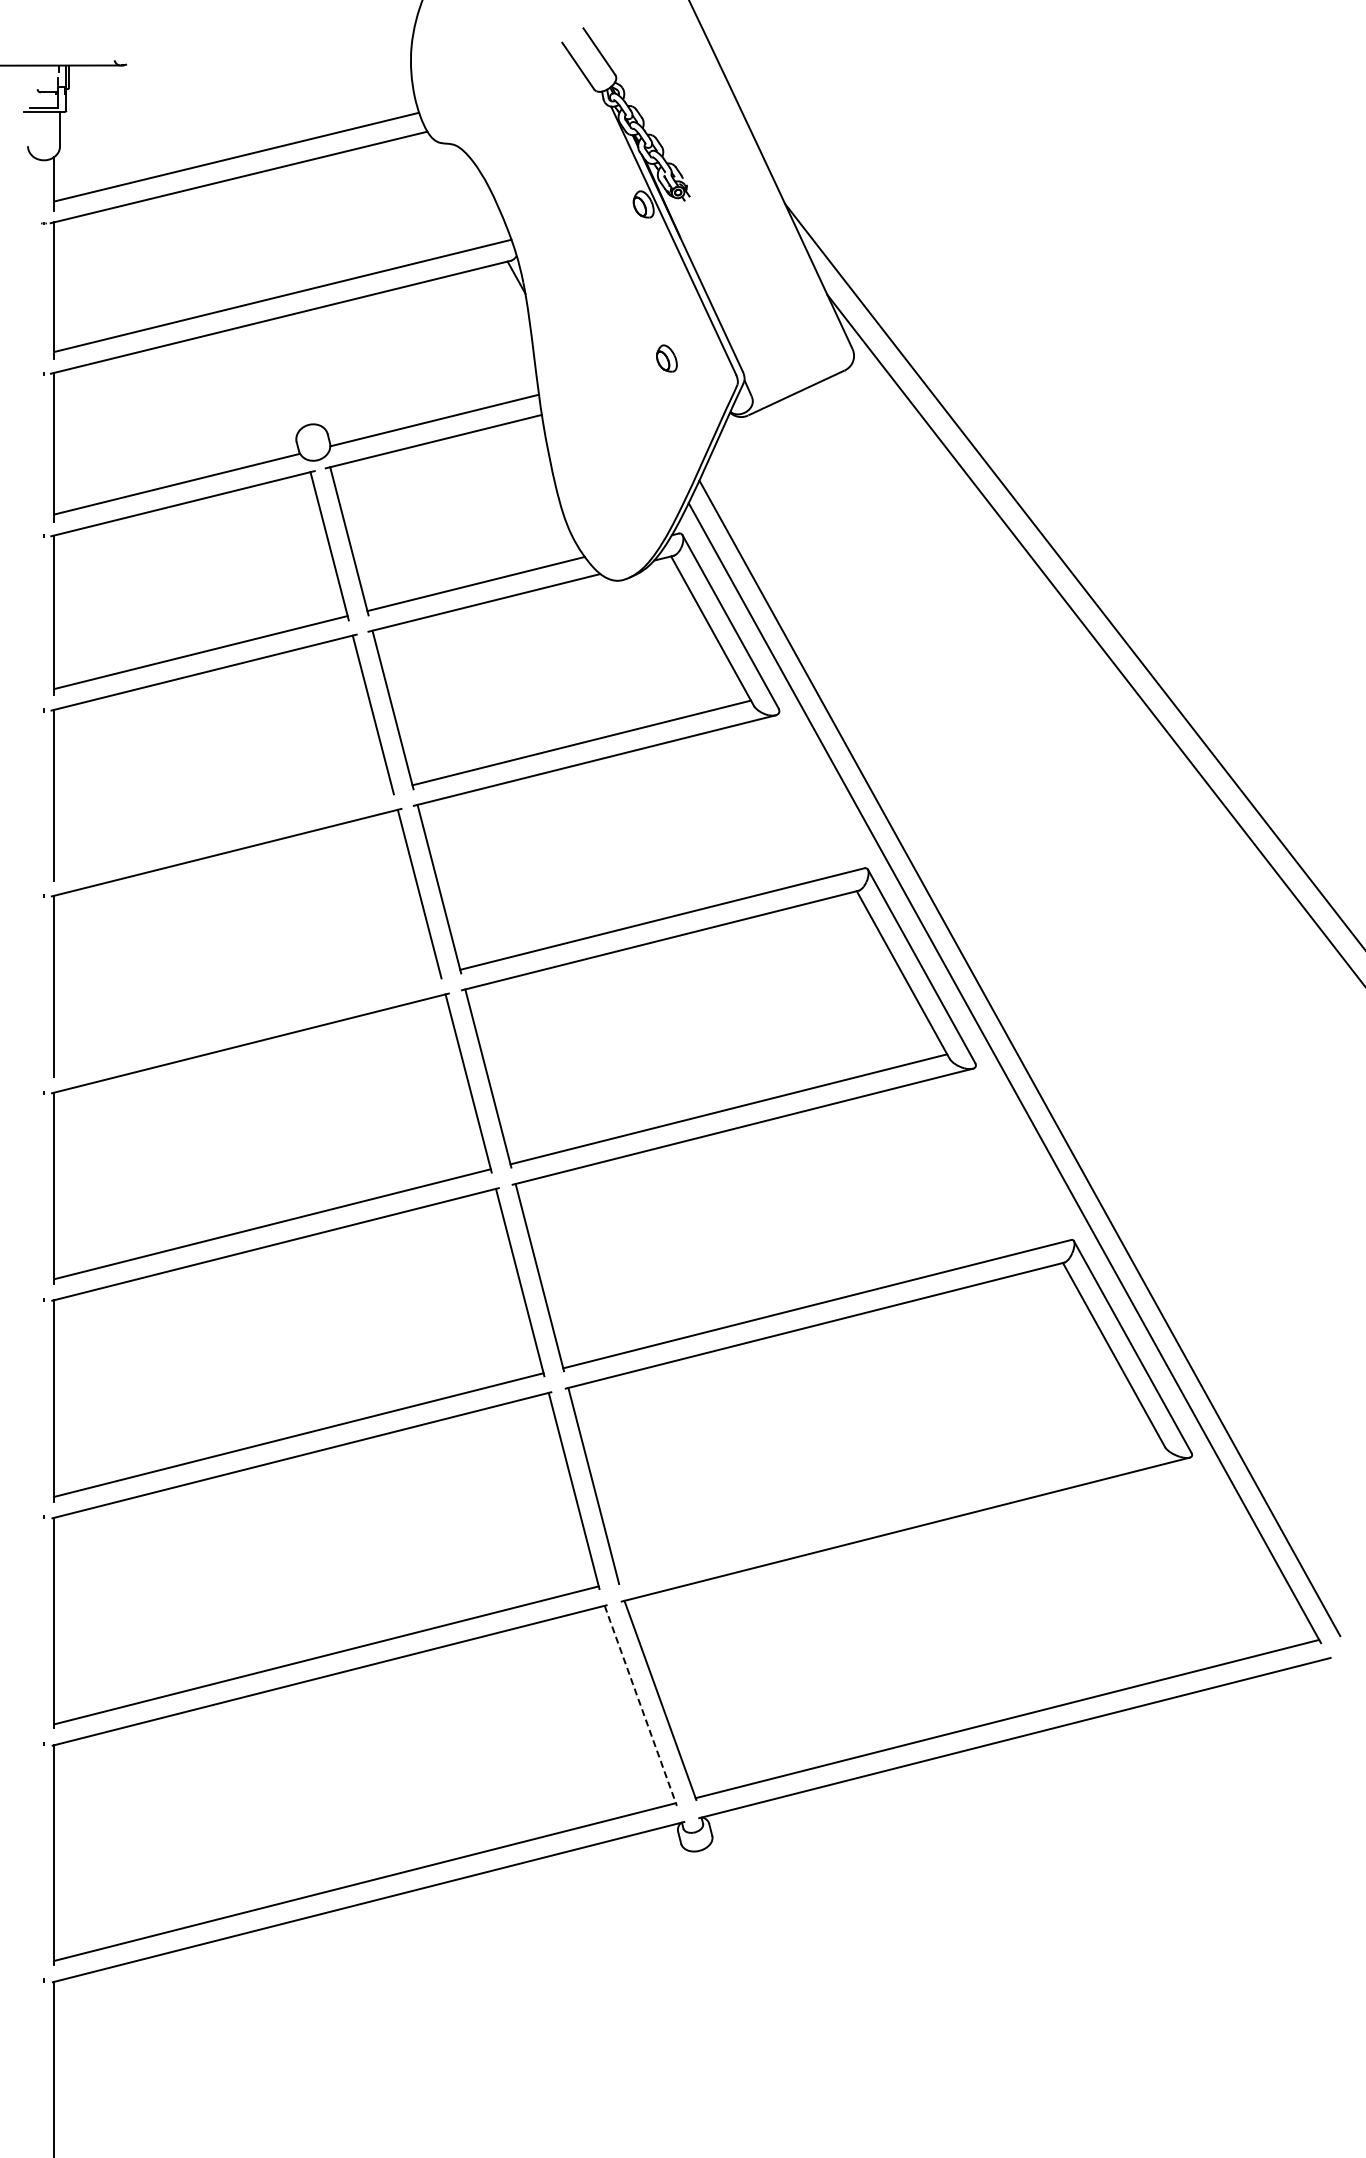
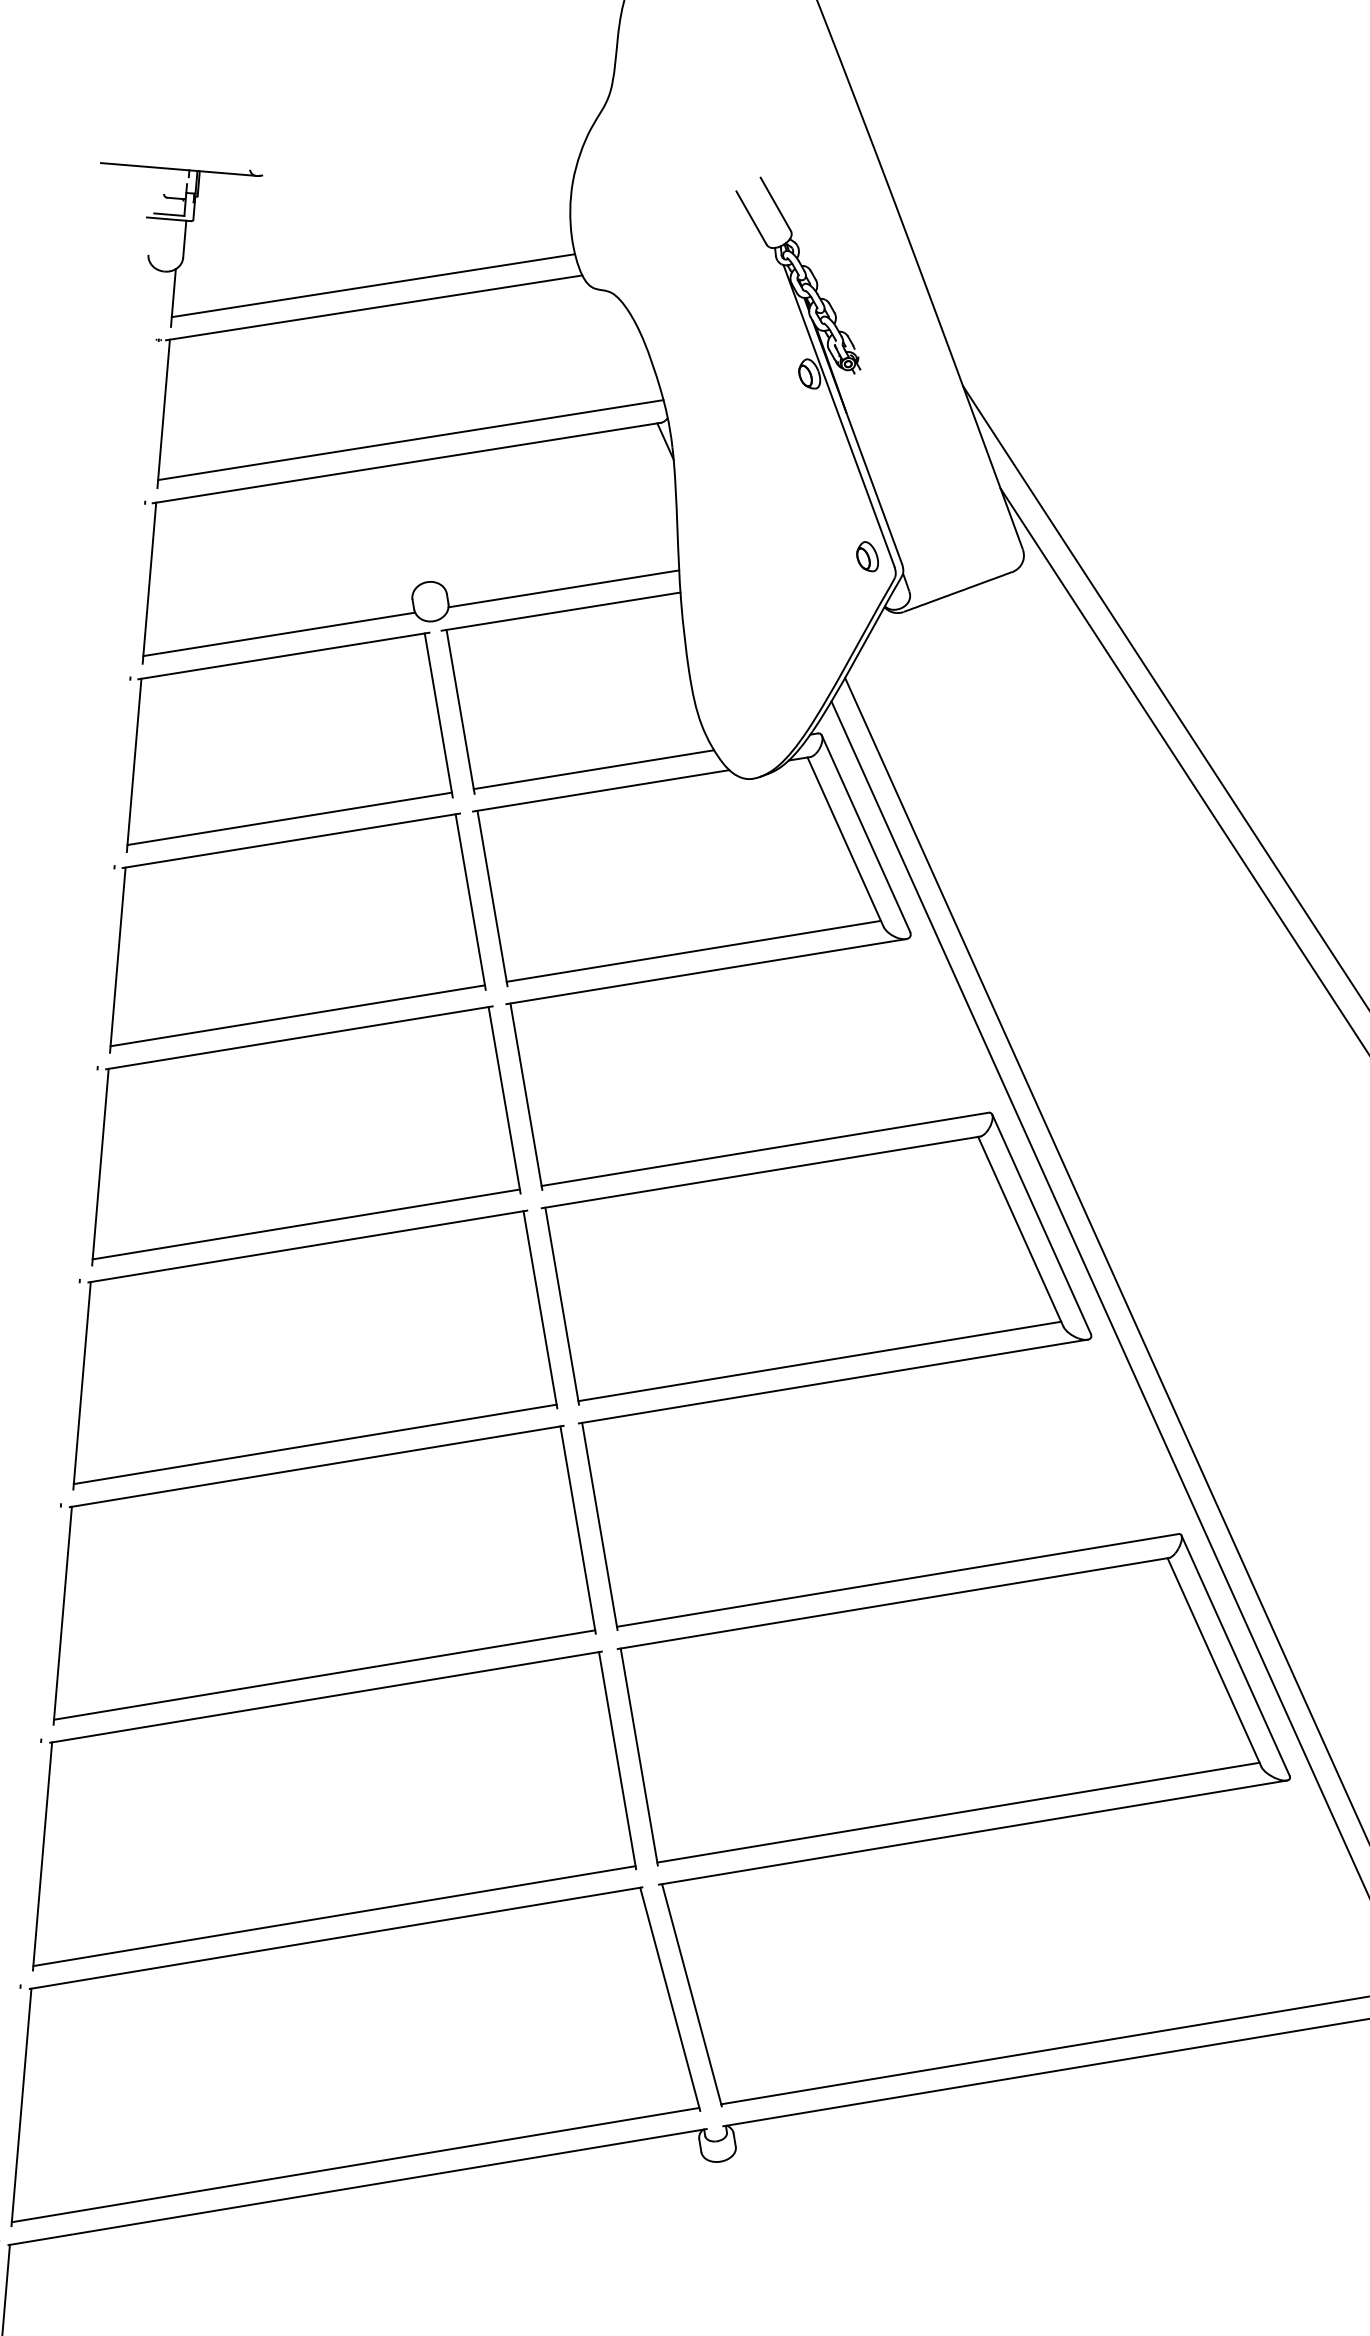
part: (666, 358) -> (867, 556), moved
line: (223, 832) -> (297, 1015), added
line: (247, 1022) -> (306, 1223), added
line: (890, 1512) -> (958, 1812), added
line: (640, 1706) -> (669, 2000), dashed -> solid

